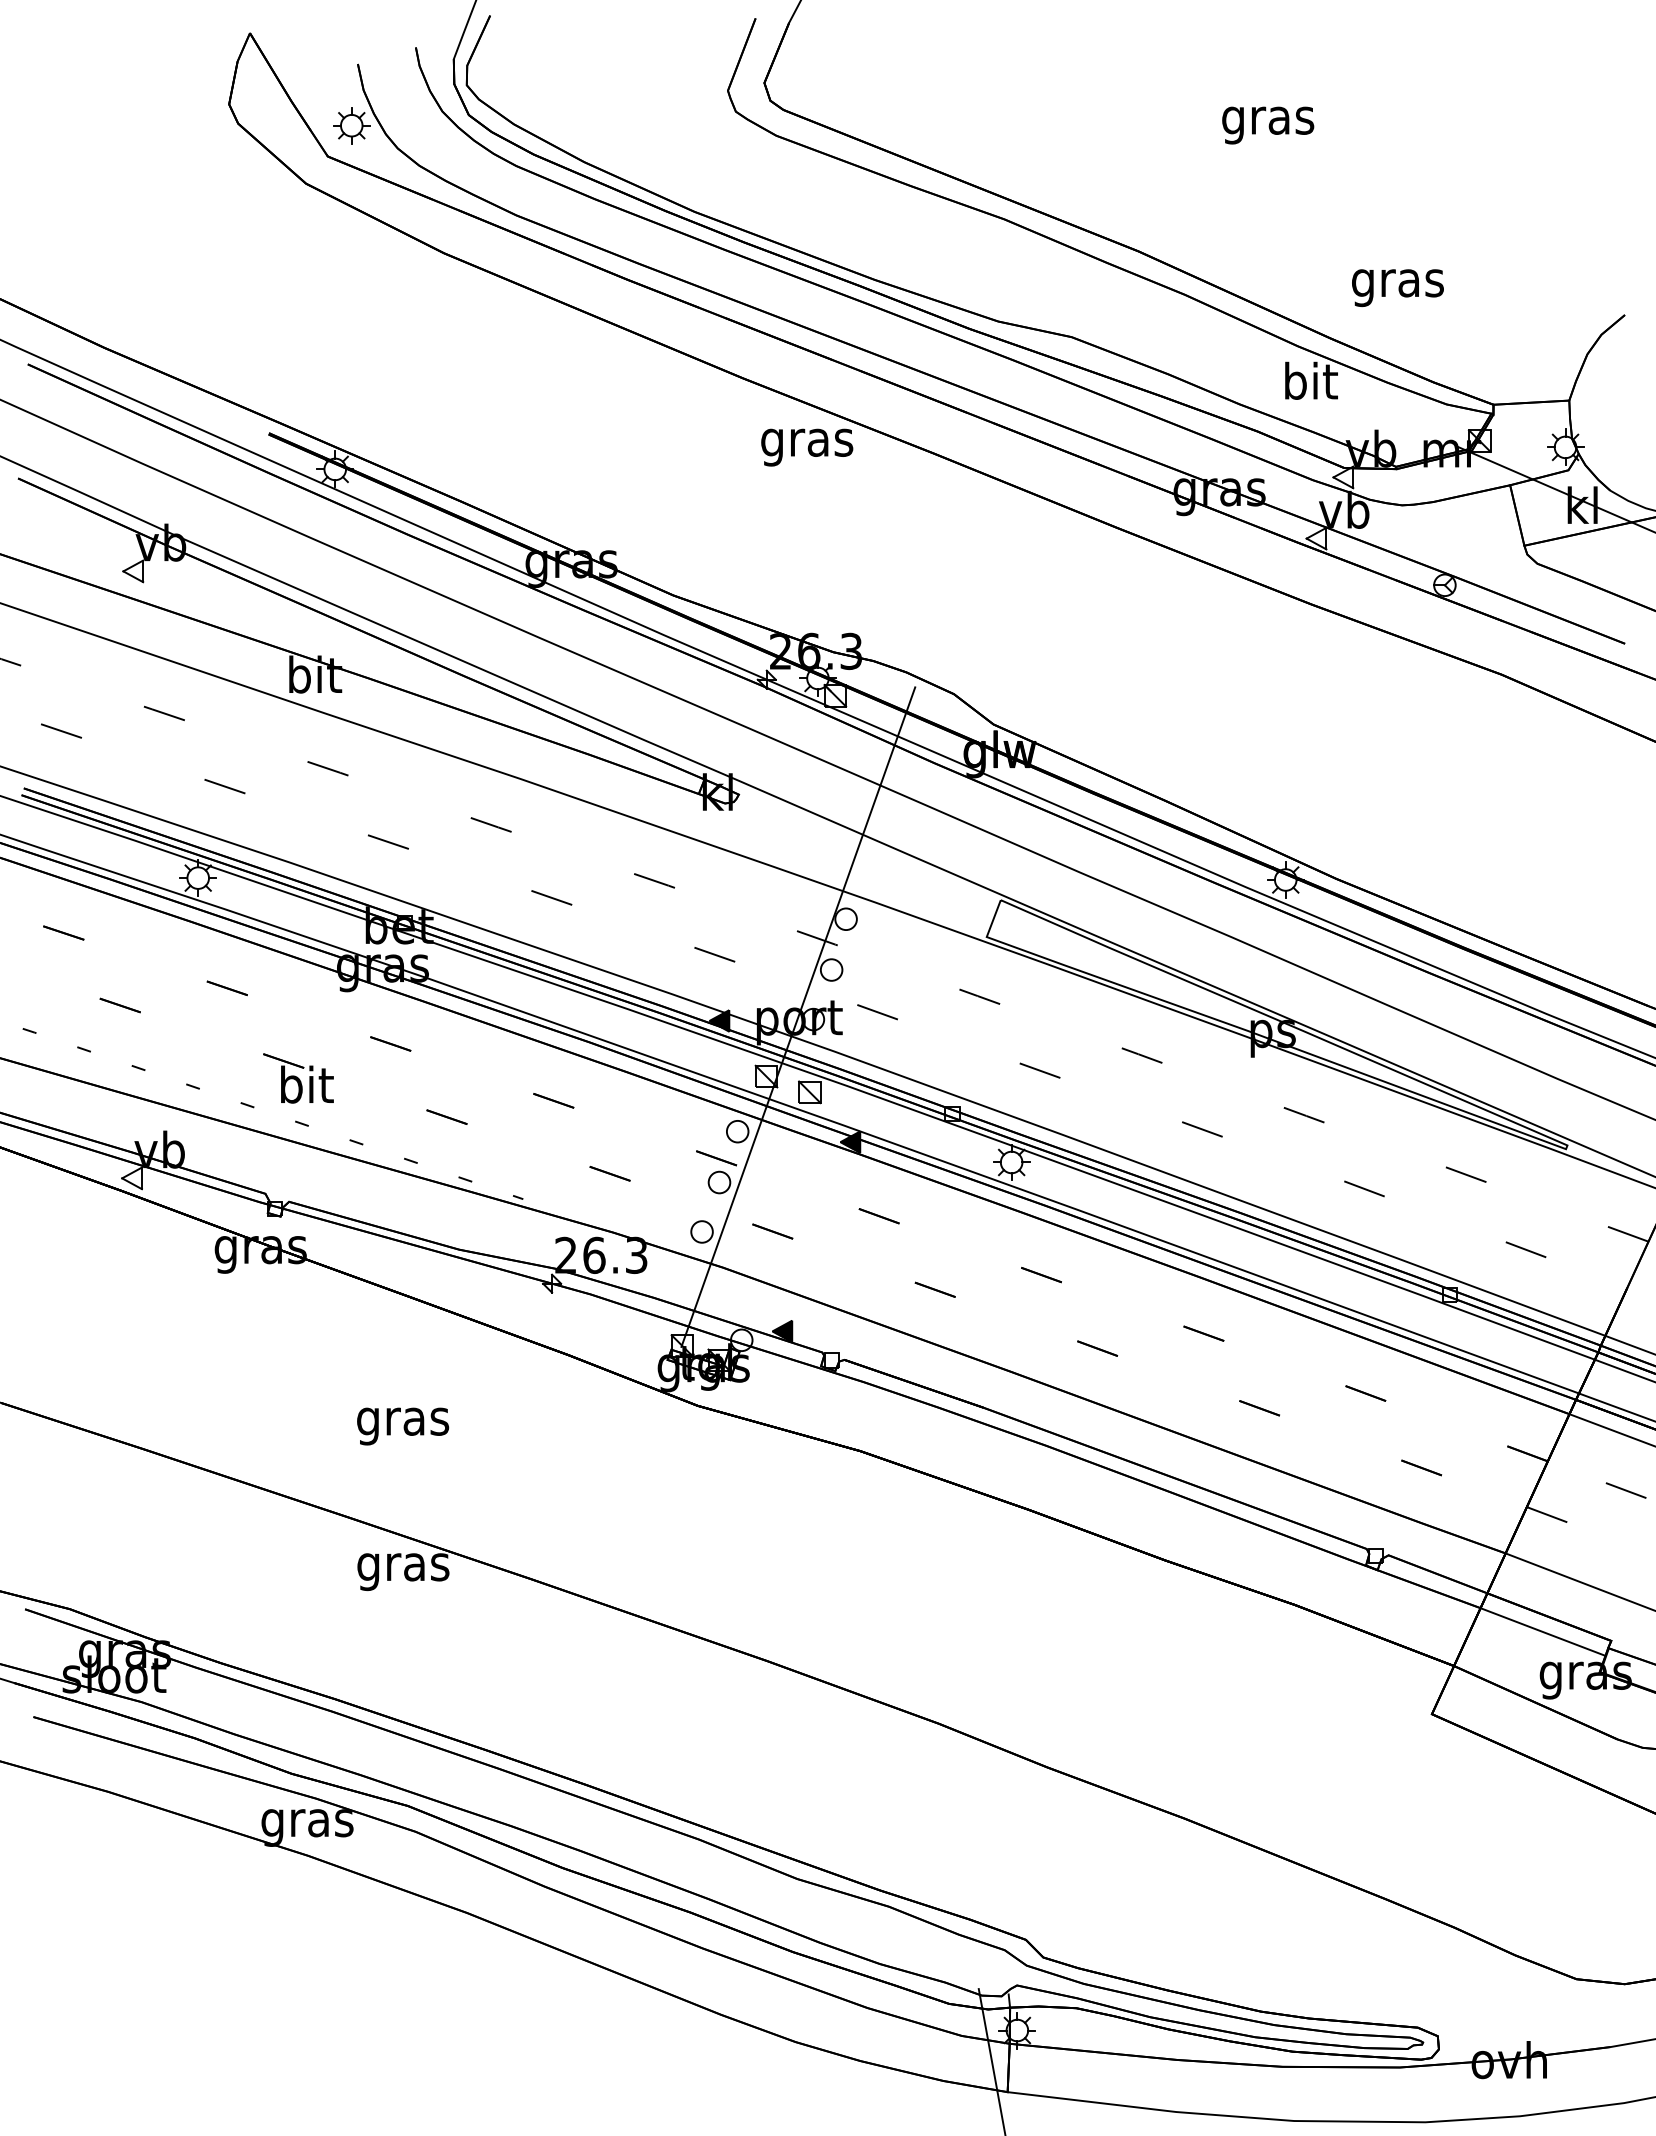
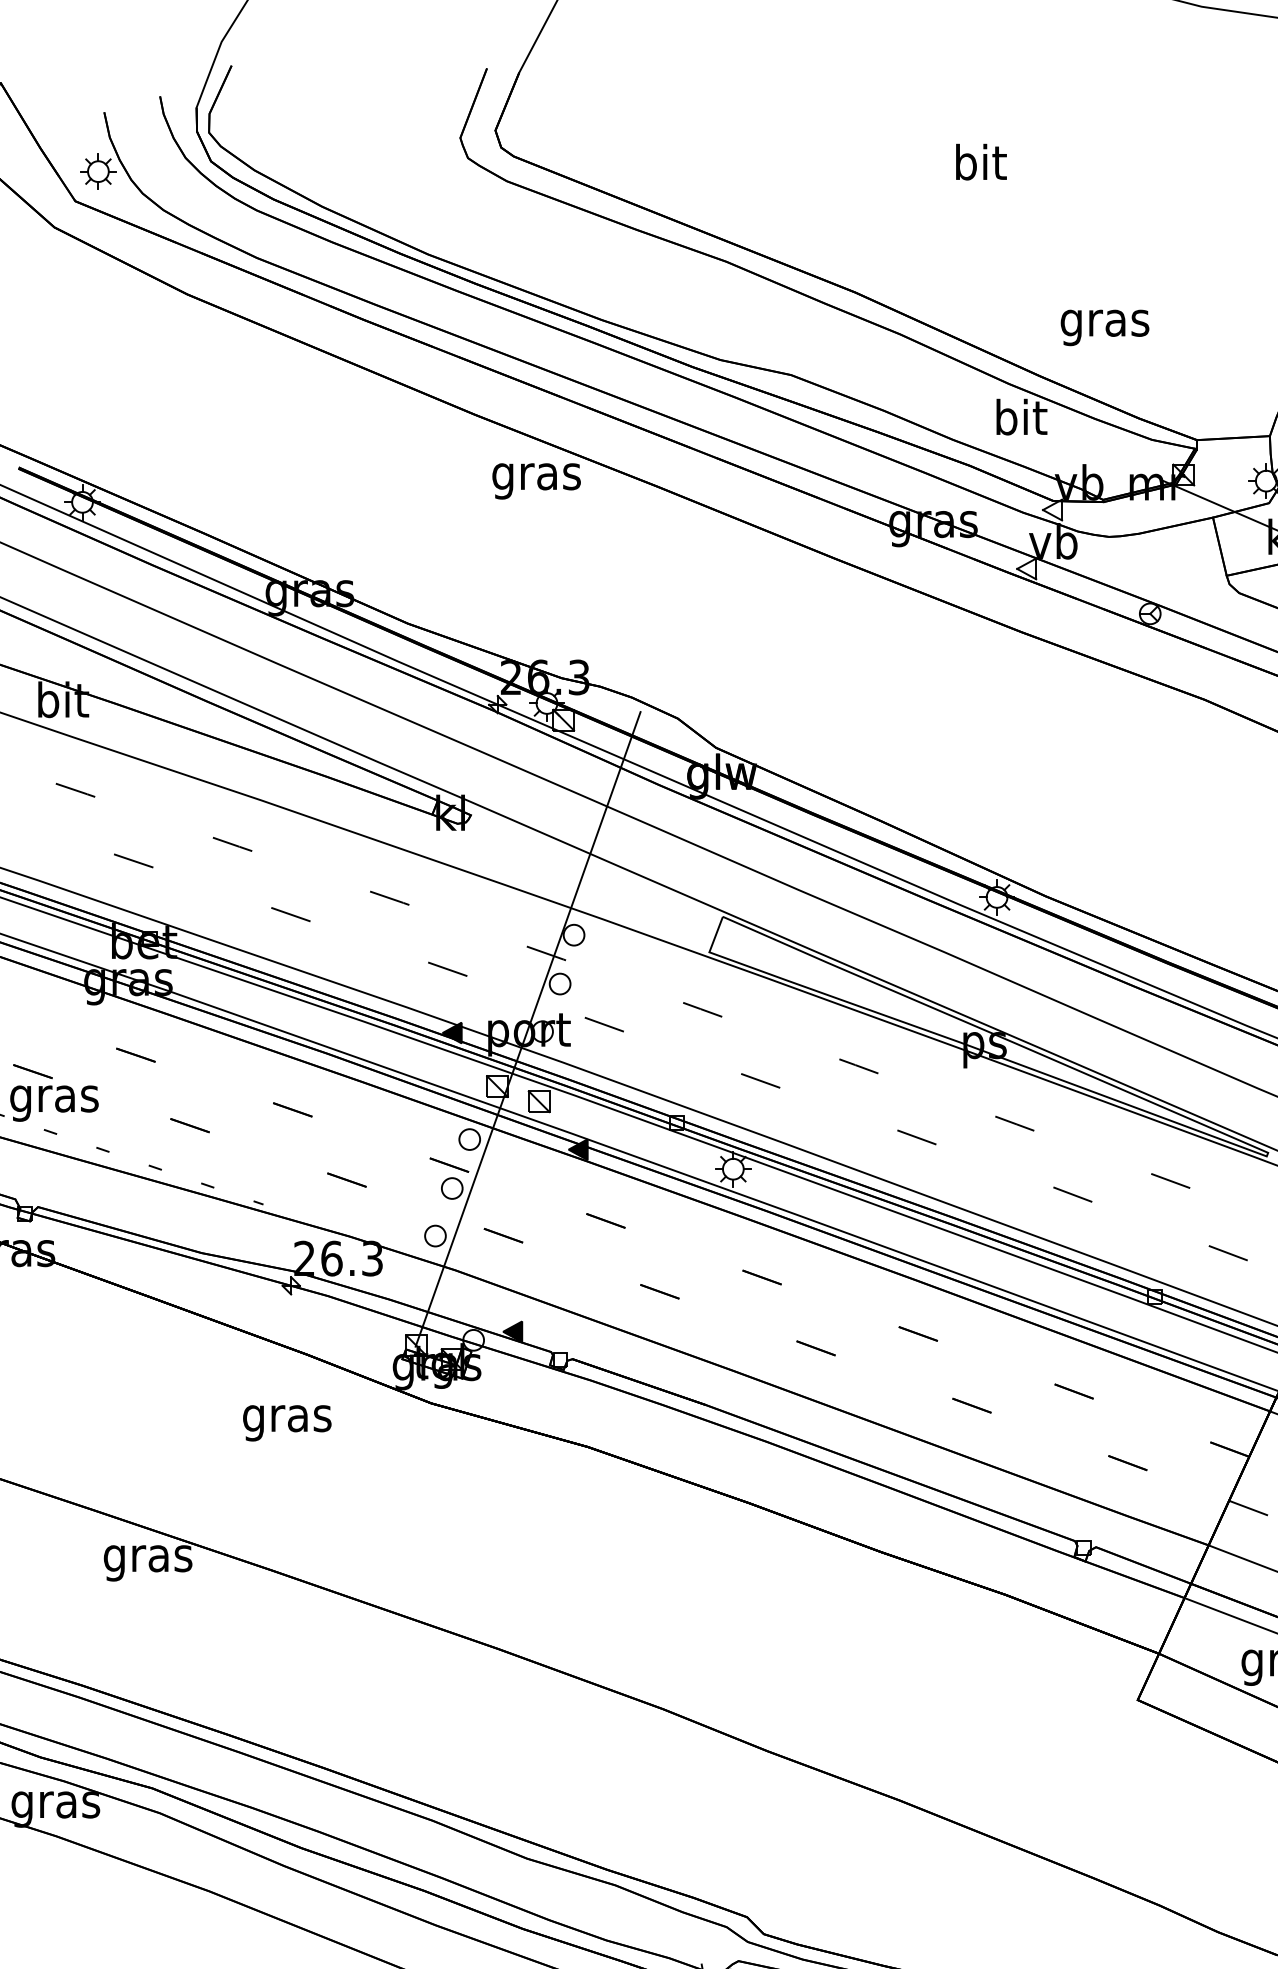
text: (1268, 120) -> (980, 166), gras -> bit
text: (306, 1089) -> (54, 1098), bit -> gras
text: (403, 1426) -> (287, 1423), moved

